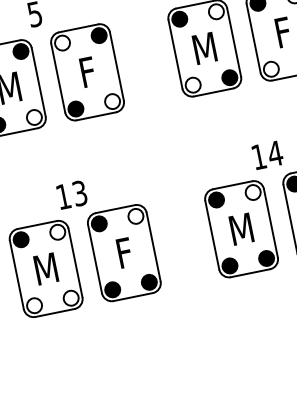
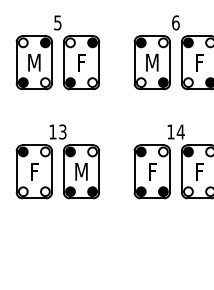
text: (241, 228) -> (152, 171), M -> F
text: (124, 252) -> (81, 171), F -> M
text: (46, 268) -> (34, 171), M -> F

